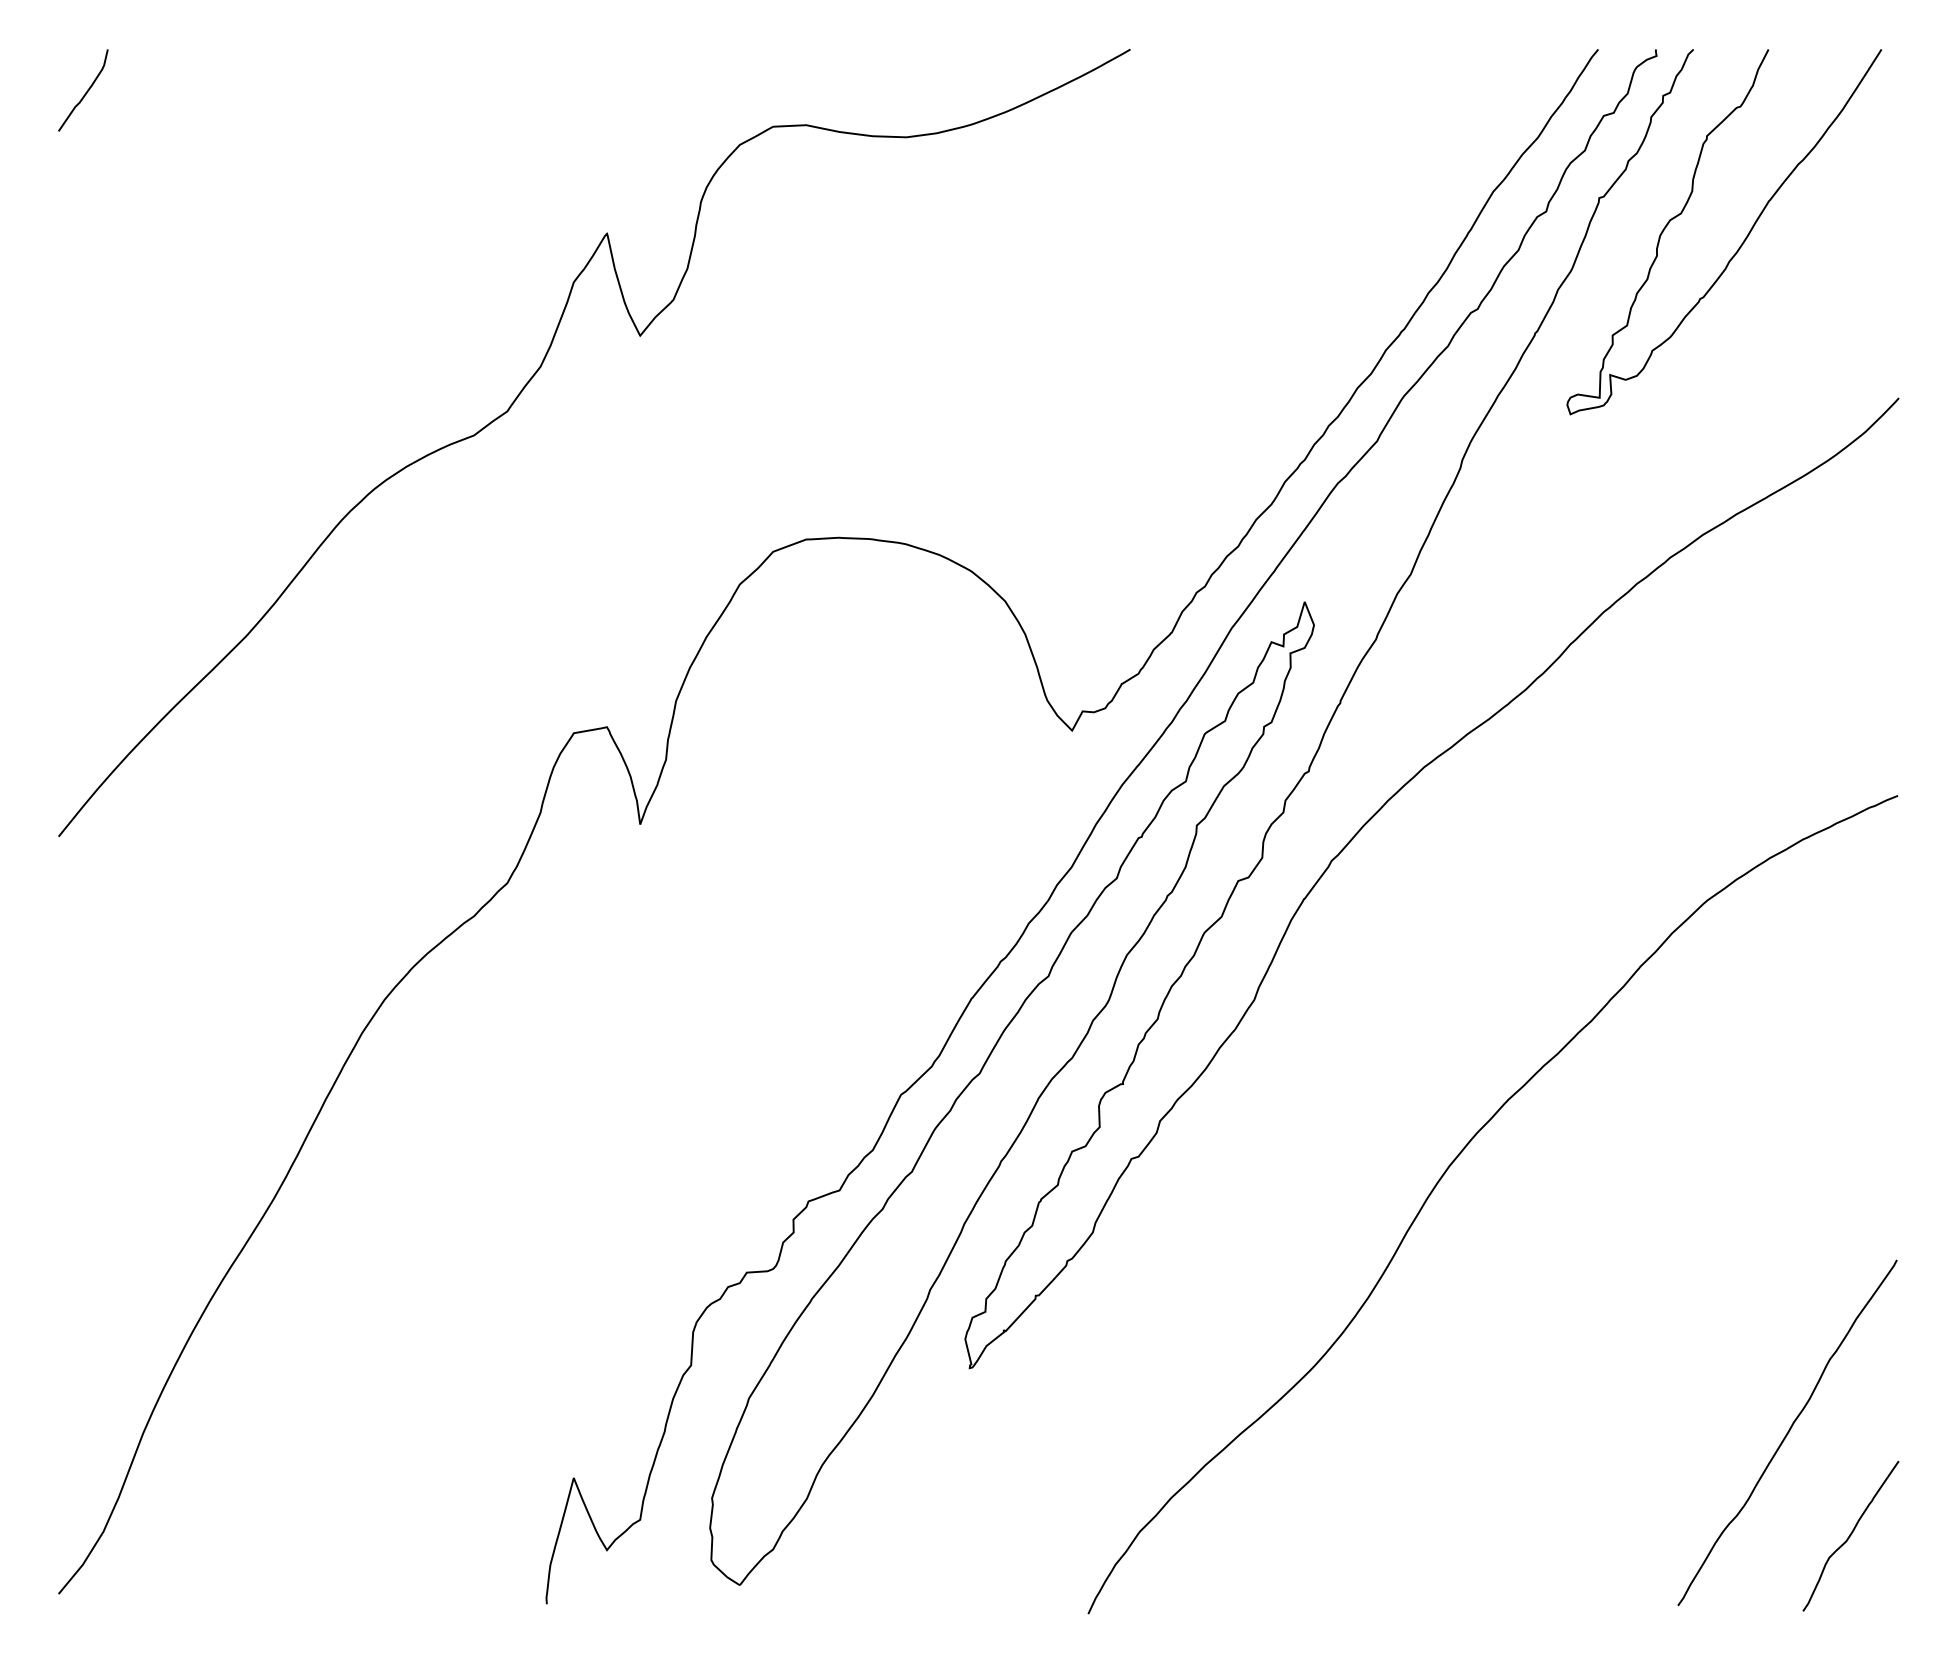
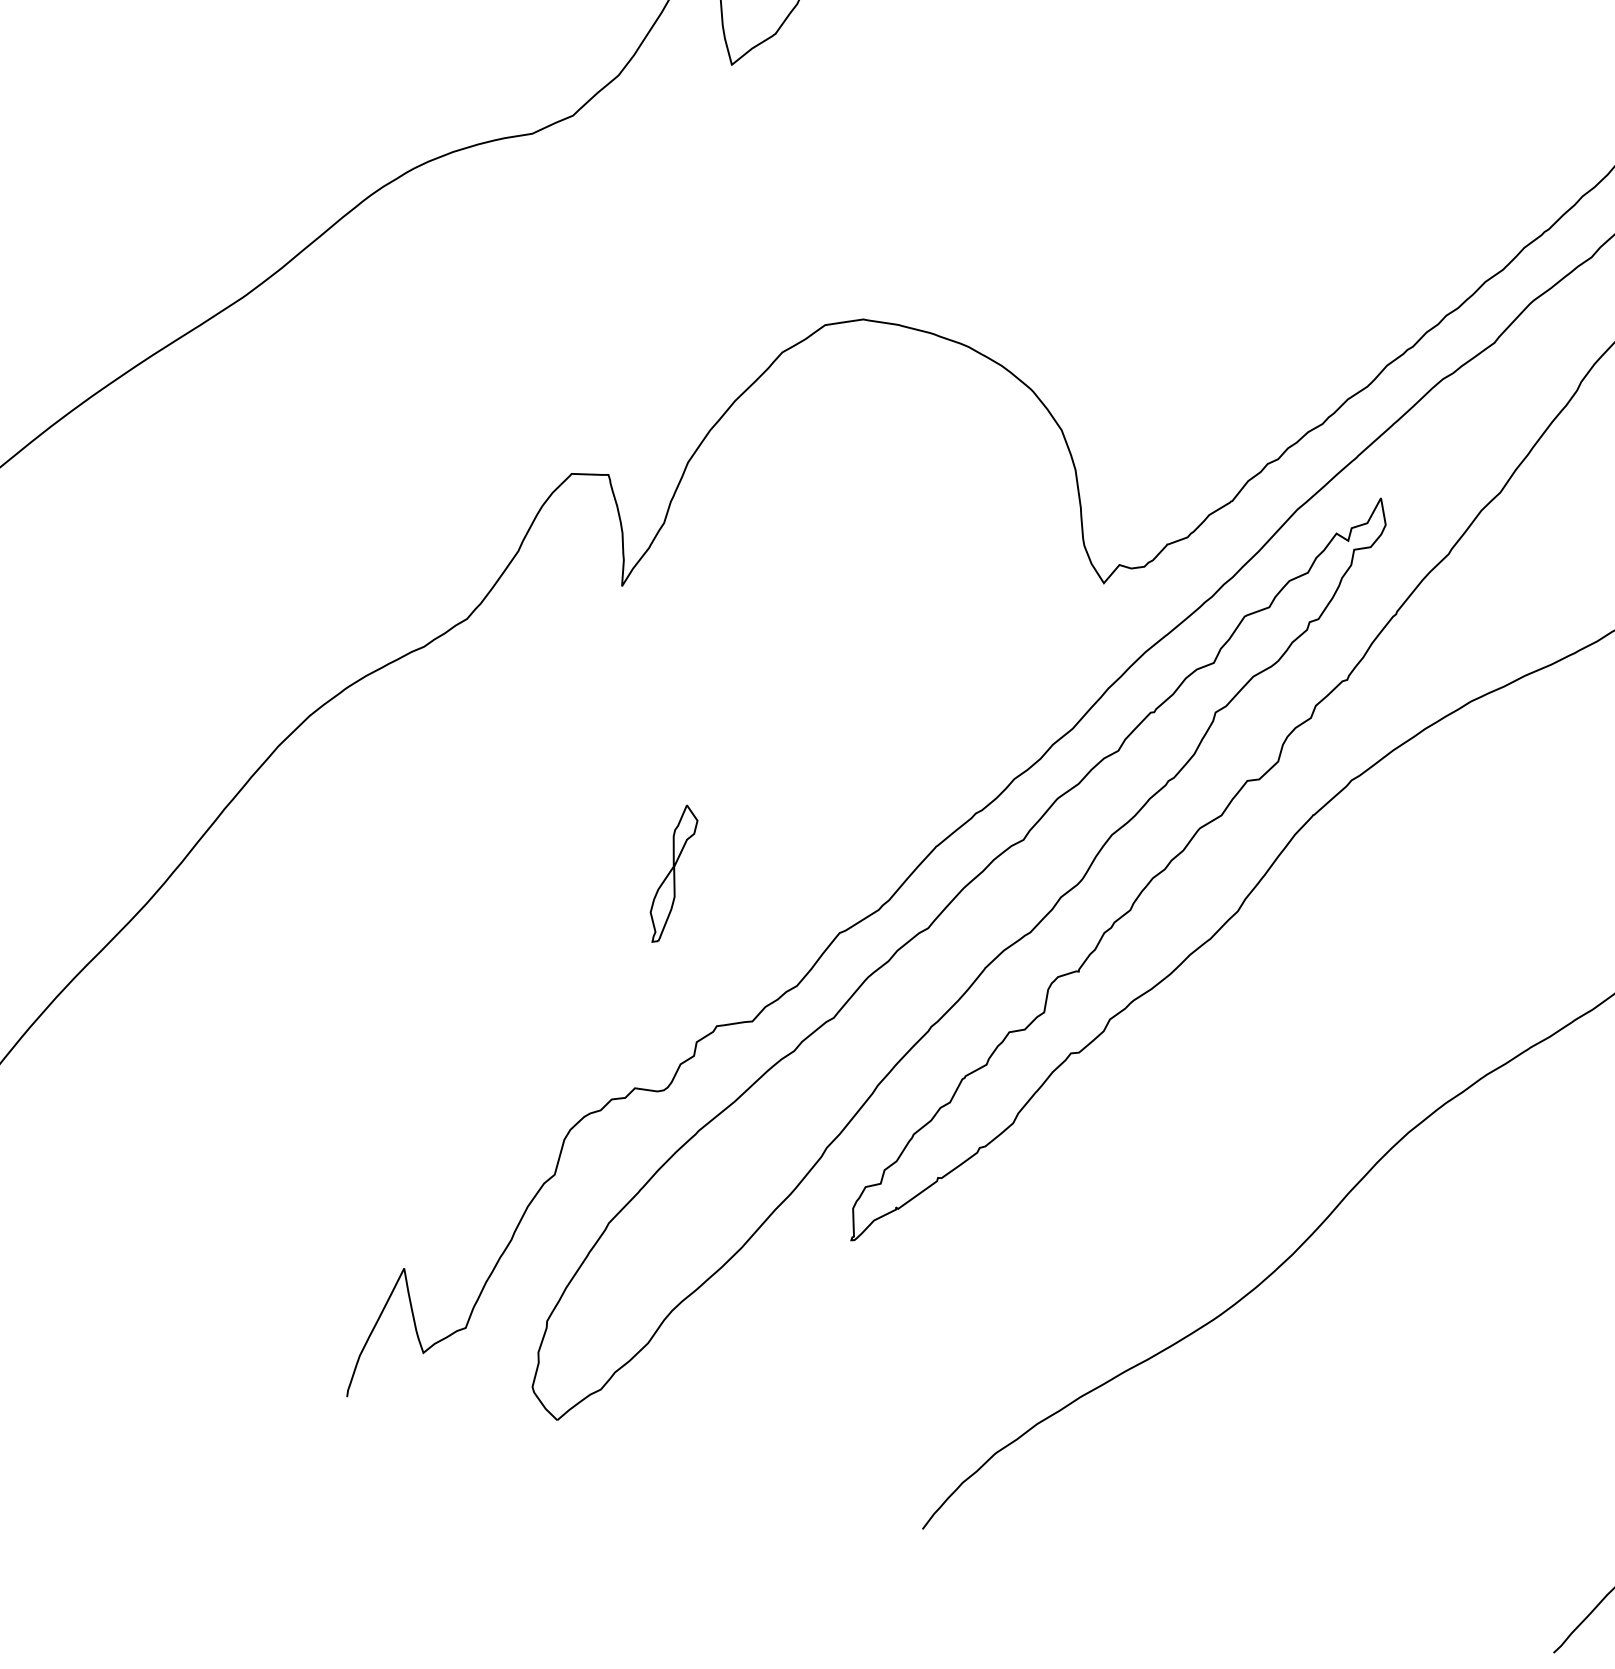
part: (739, 1073) -> (671, 874), added

